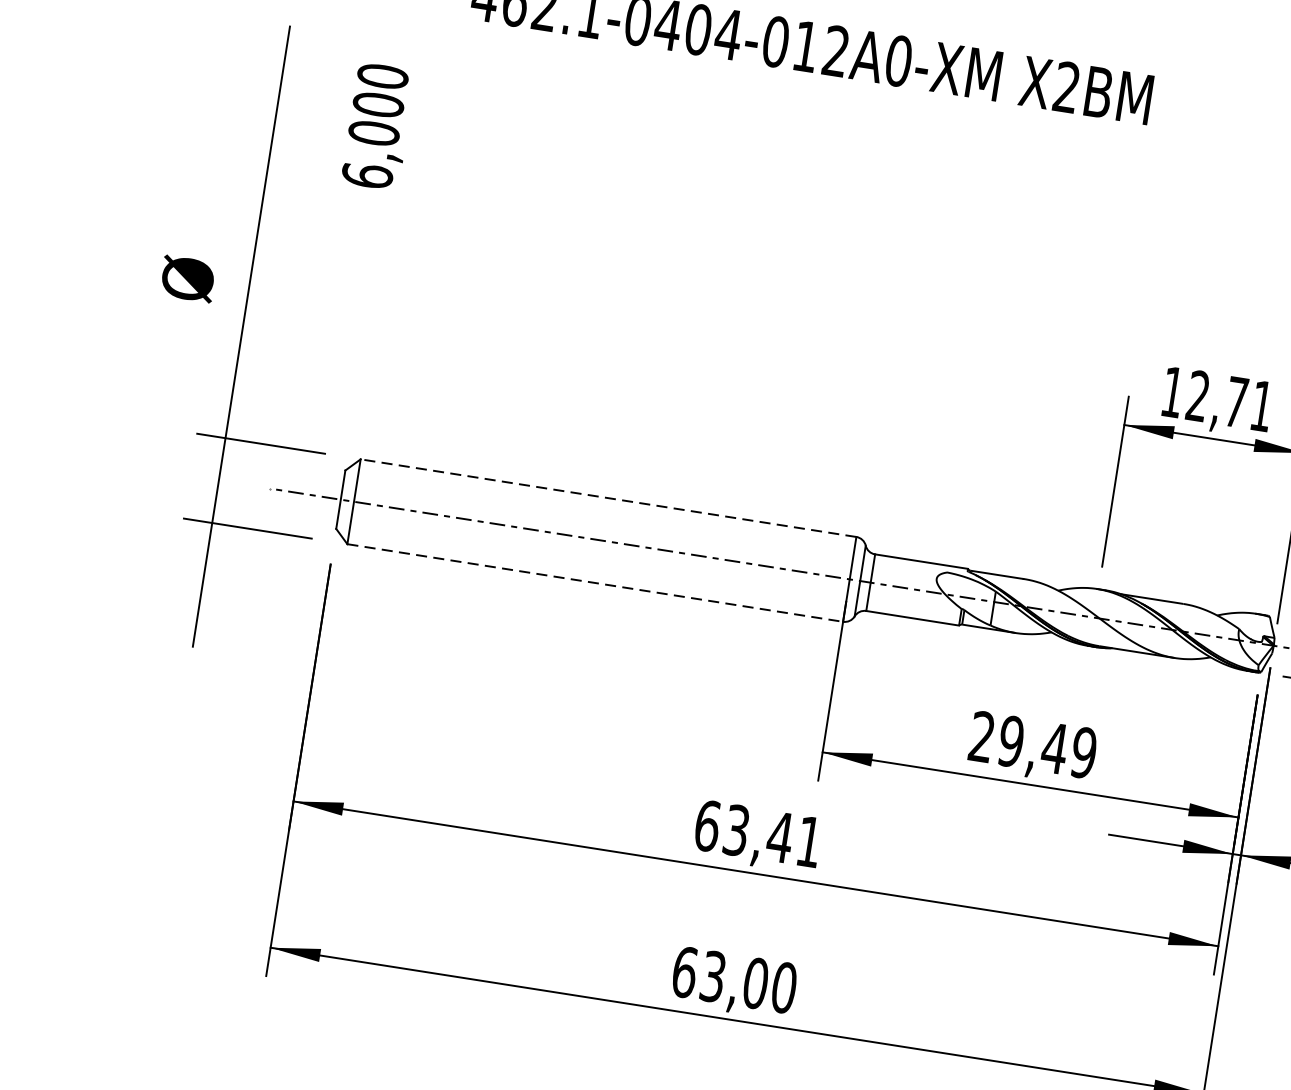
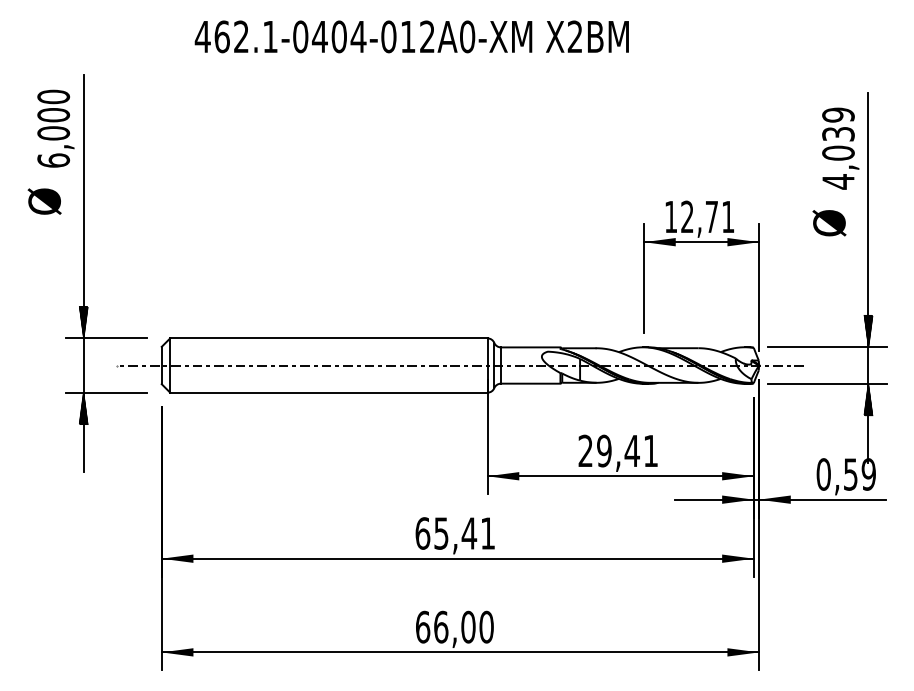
text: (378, 126) -> (55, 128), moved
text: (187, 278) -> (44, 201), moved
hatch: (229, 413) -> (83, 322), added
line: (607, 498) -> (328, 338), dashed -> solid
hatch: (208, 547) -> (83, 408), added
line: (594, 582) -> (328, 392), dashed -> solid
text: (1083, 751) -> (650, 450), 29,49 -> 29,41
text: (736, 830) -> (441, 533), 63,41 -> 65,41
text: (713, 975) -> (441, 626), 63,00 -> 66,00

